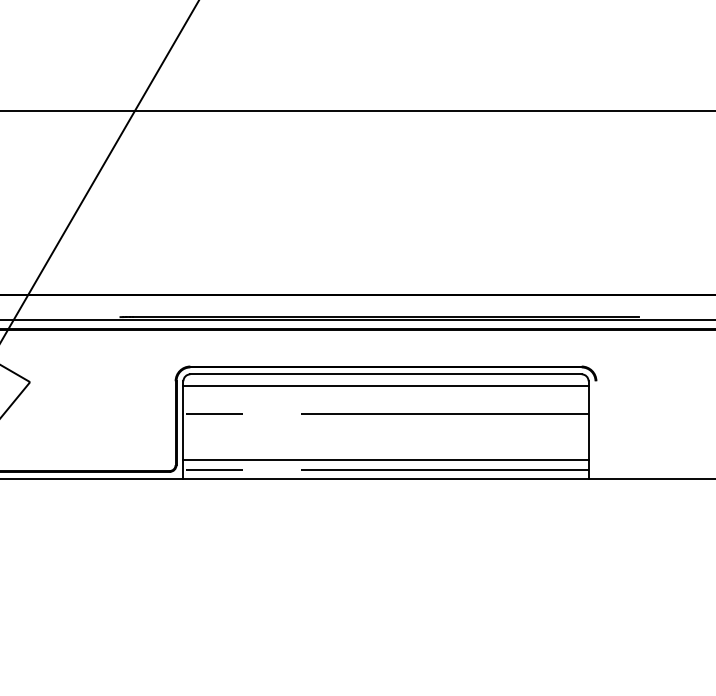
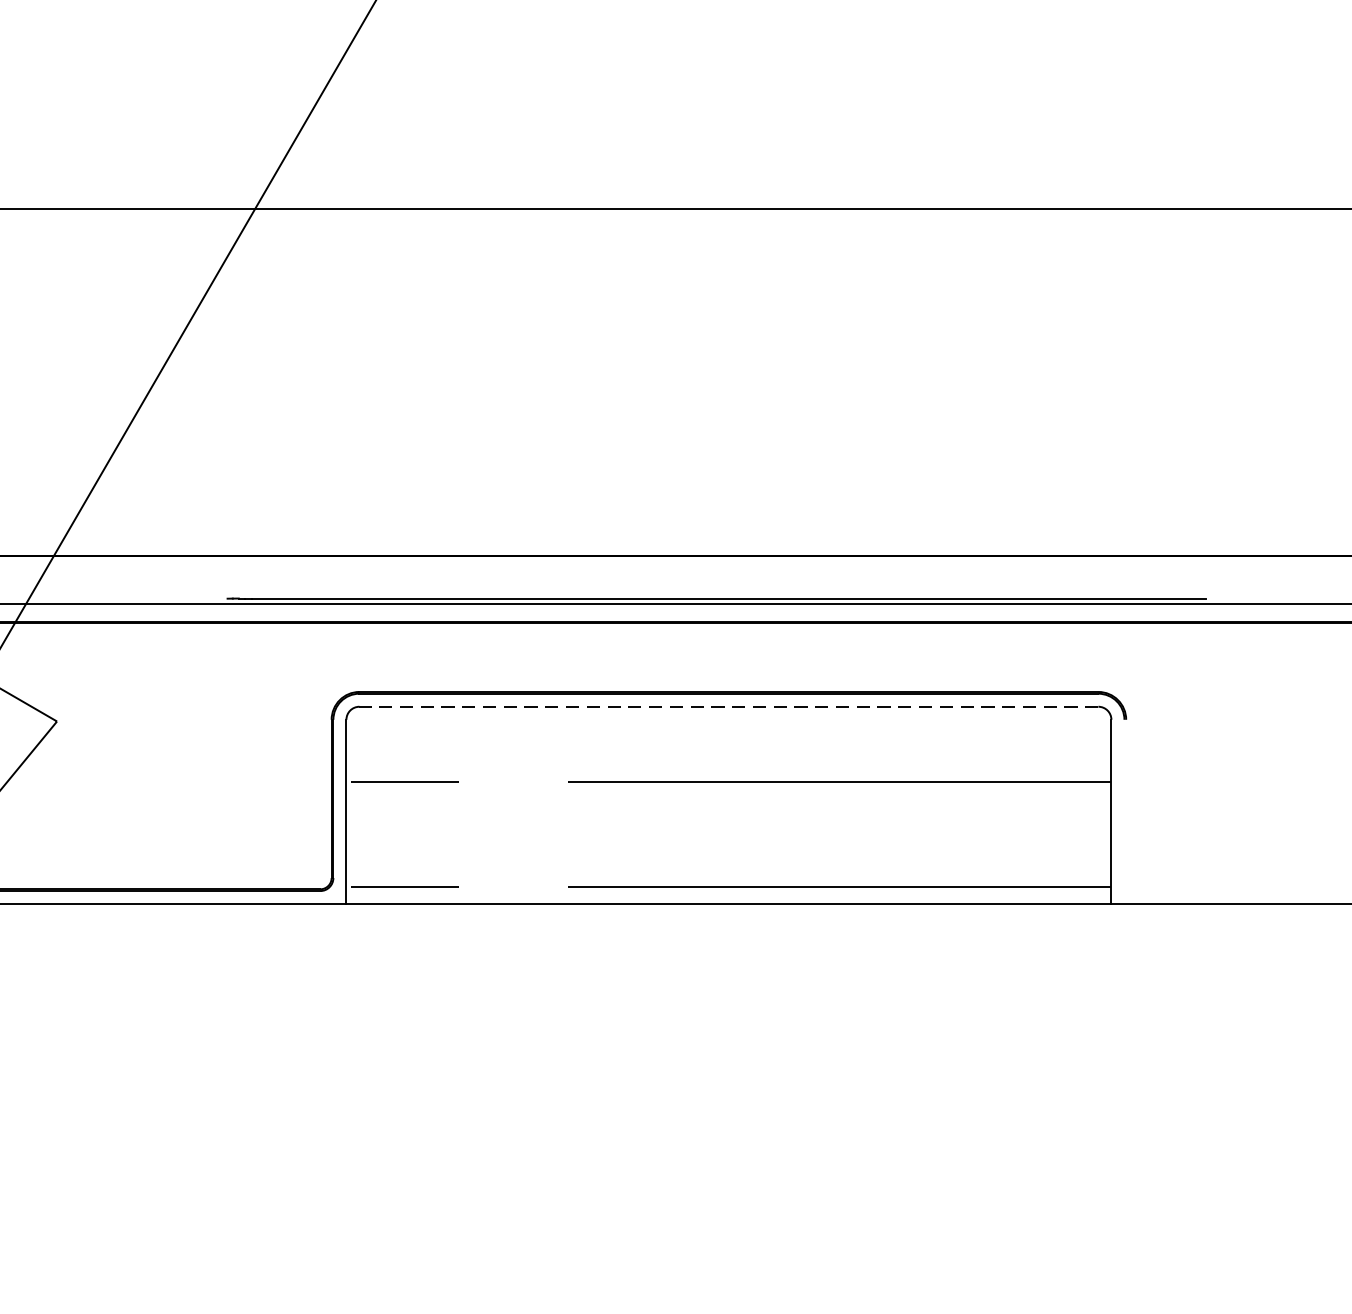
line: (386, 374) -> (729, 707), solid -> dashed
line: (385, 385) -> (727, 727), removed
line: (385, 460) -> (727, 869), removed

